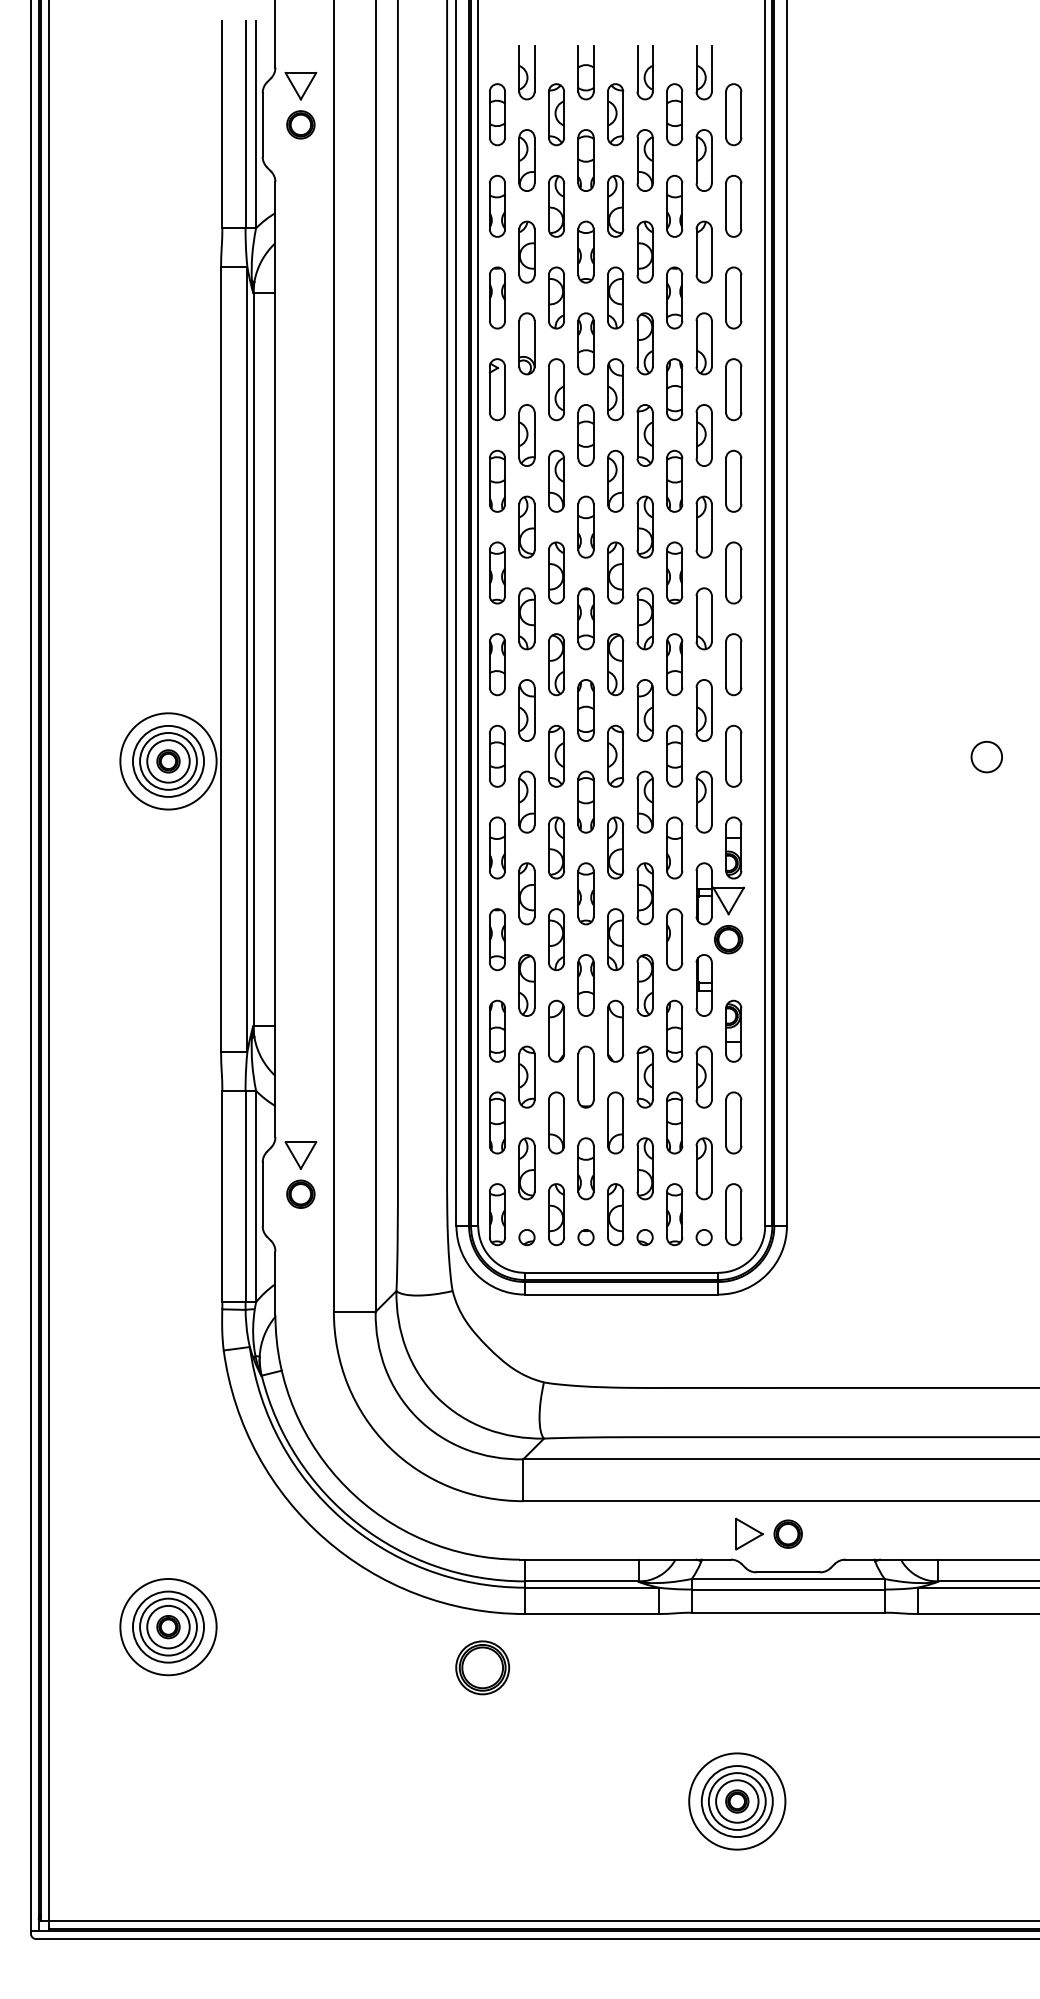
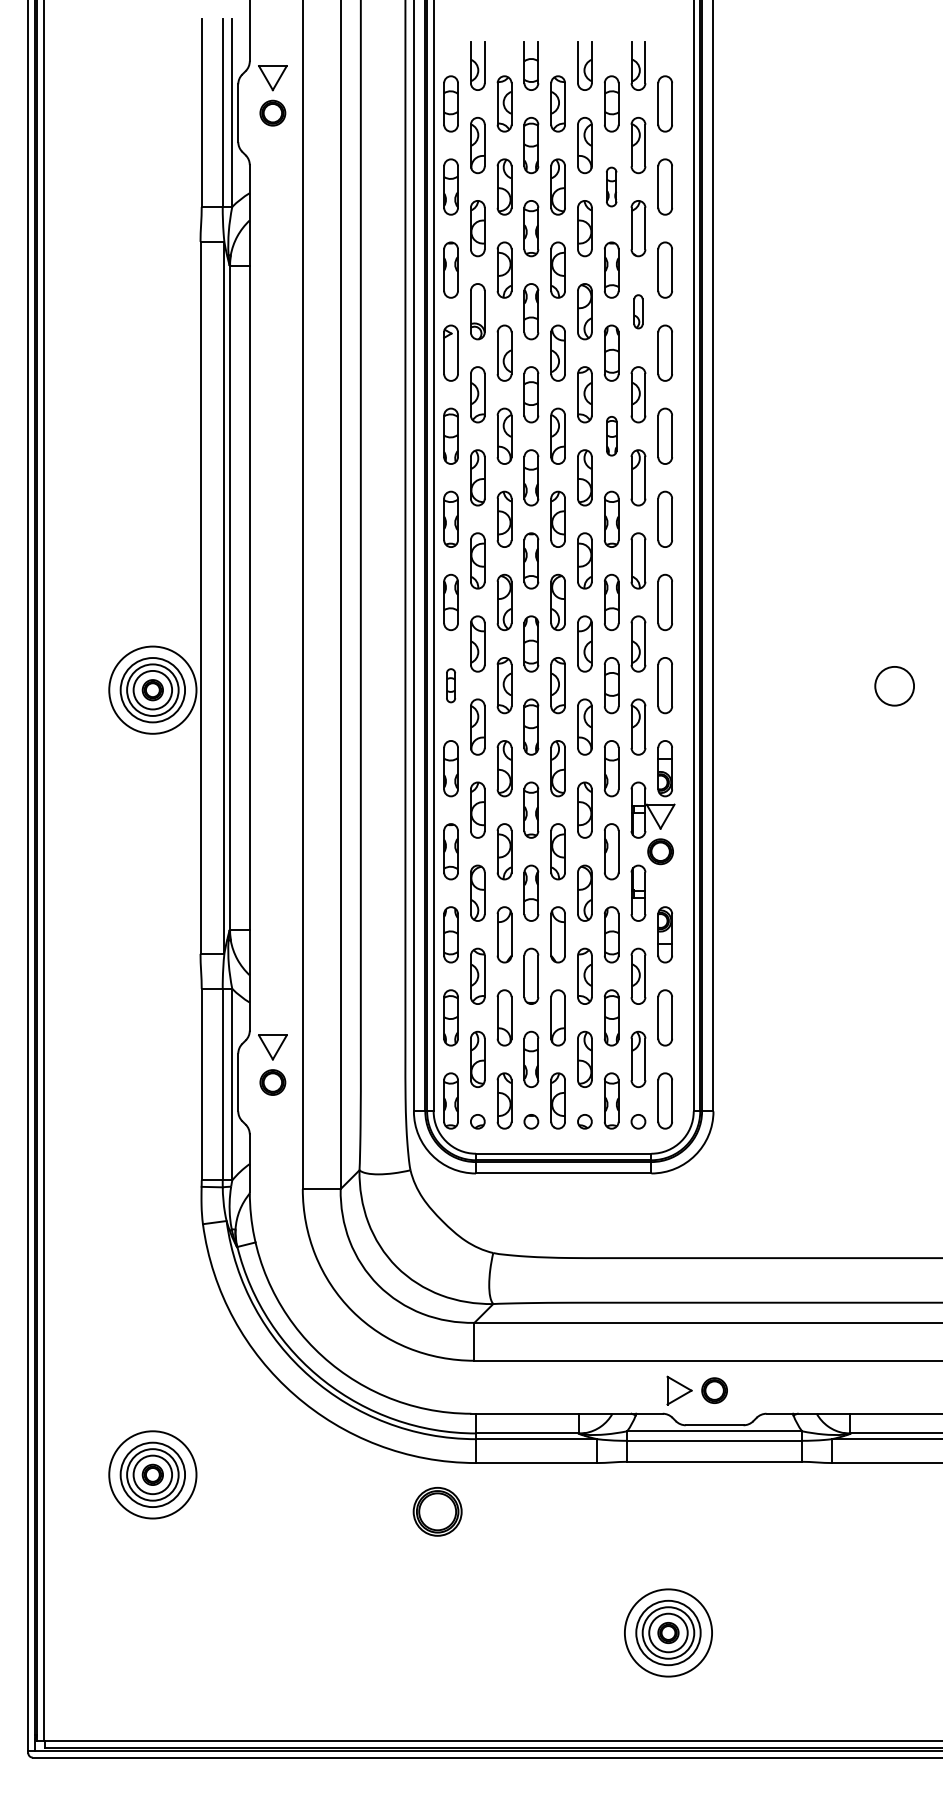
part: (674, 205) -> (611, 186), size x0.7
part: (704, 343) -> (638, 311), size x0.6
part: (674, 480) -> (611, 435), size x0.7
part: (496, 756) -> (450, 685), size x0.6
circle: (986, 757) -> (894, 686), size x1.4

